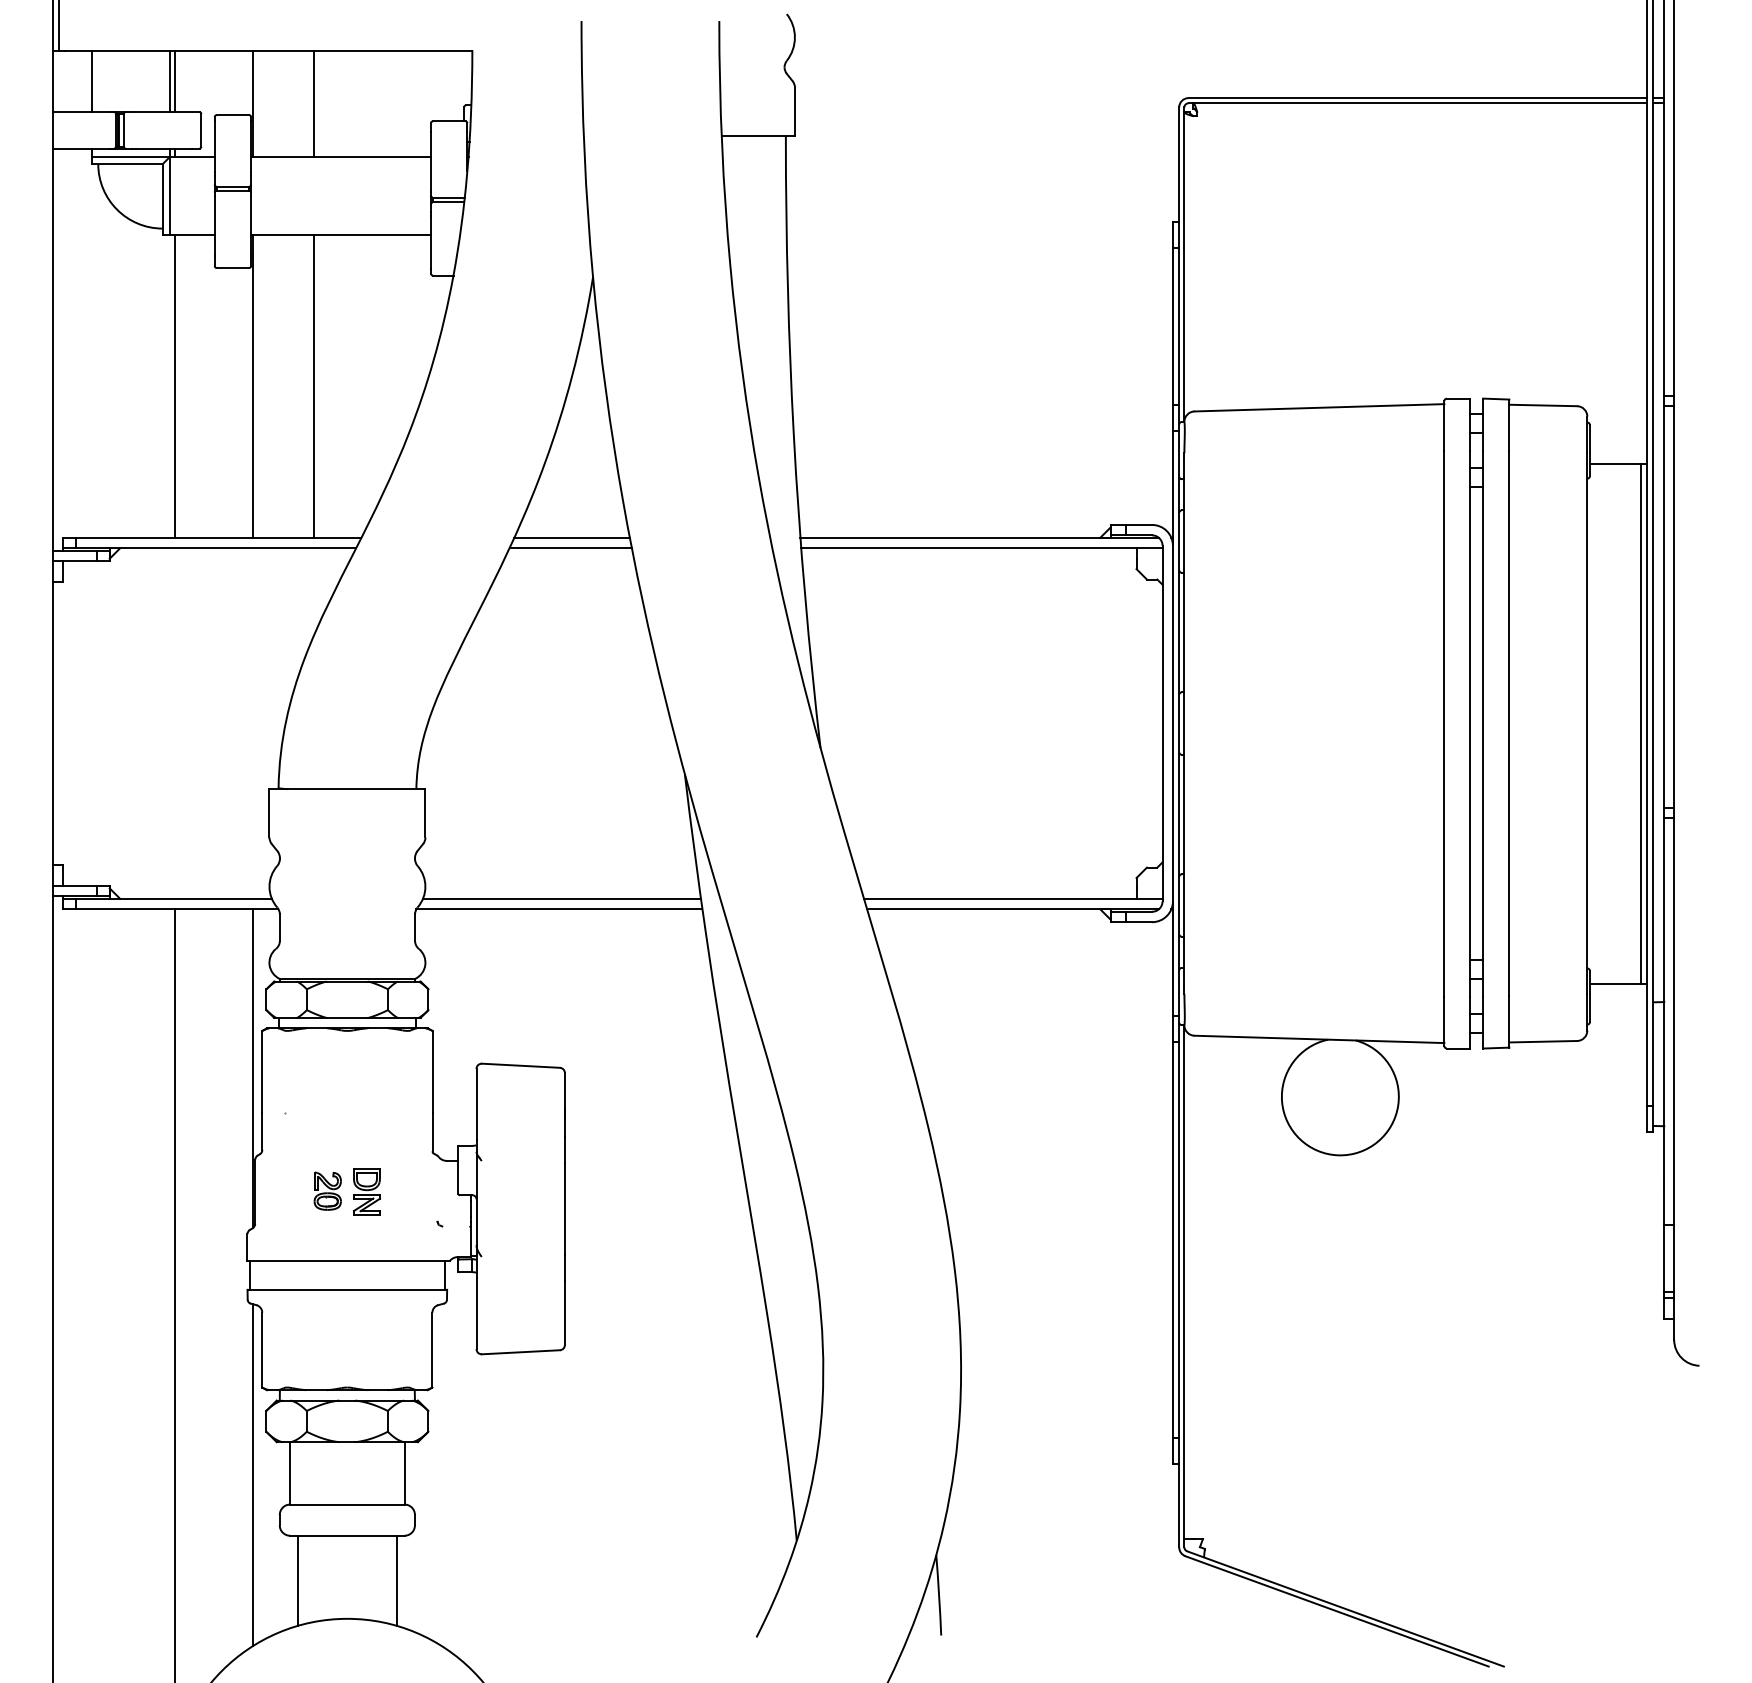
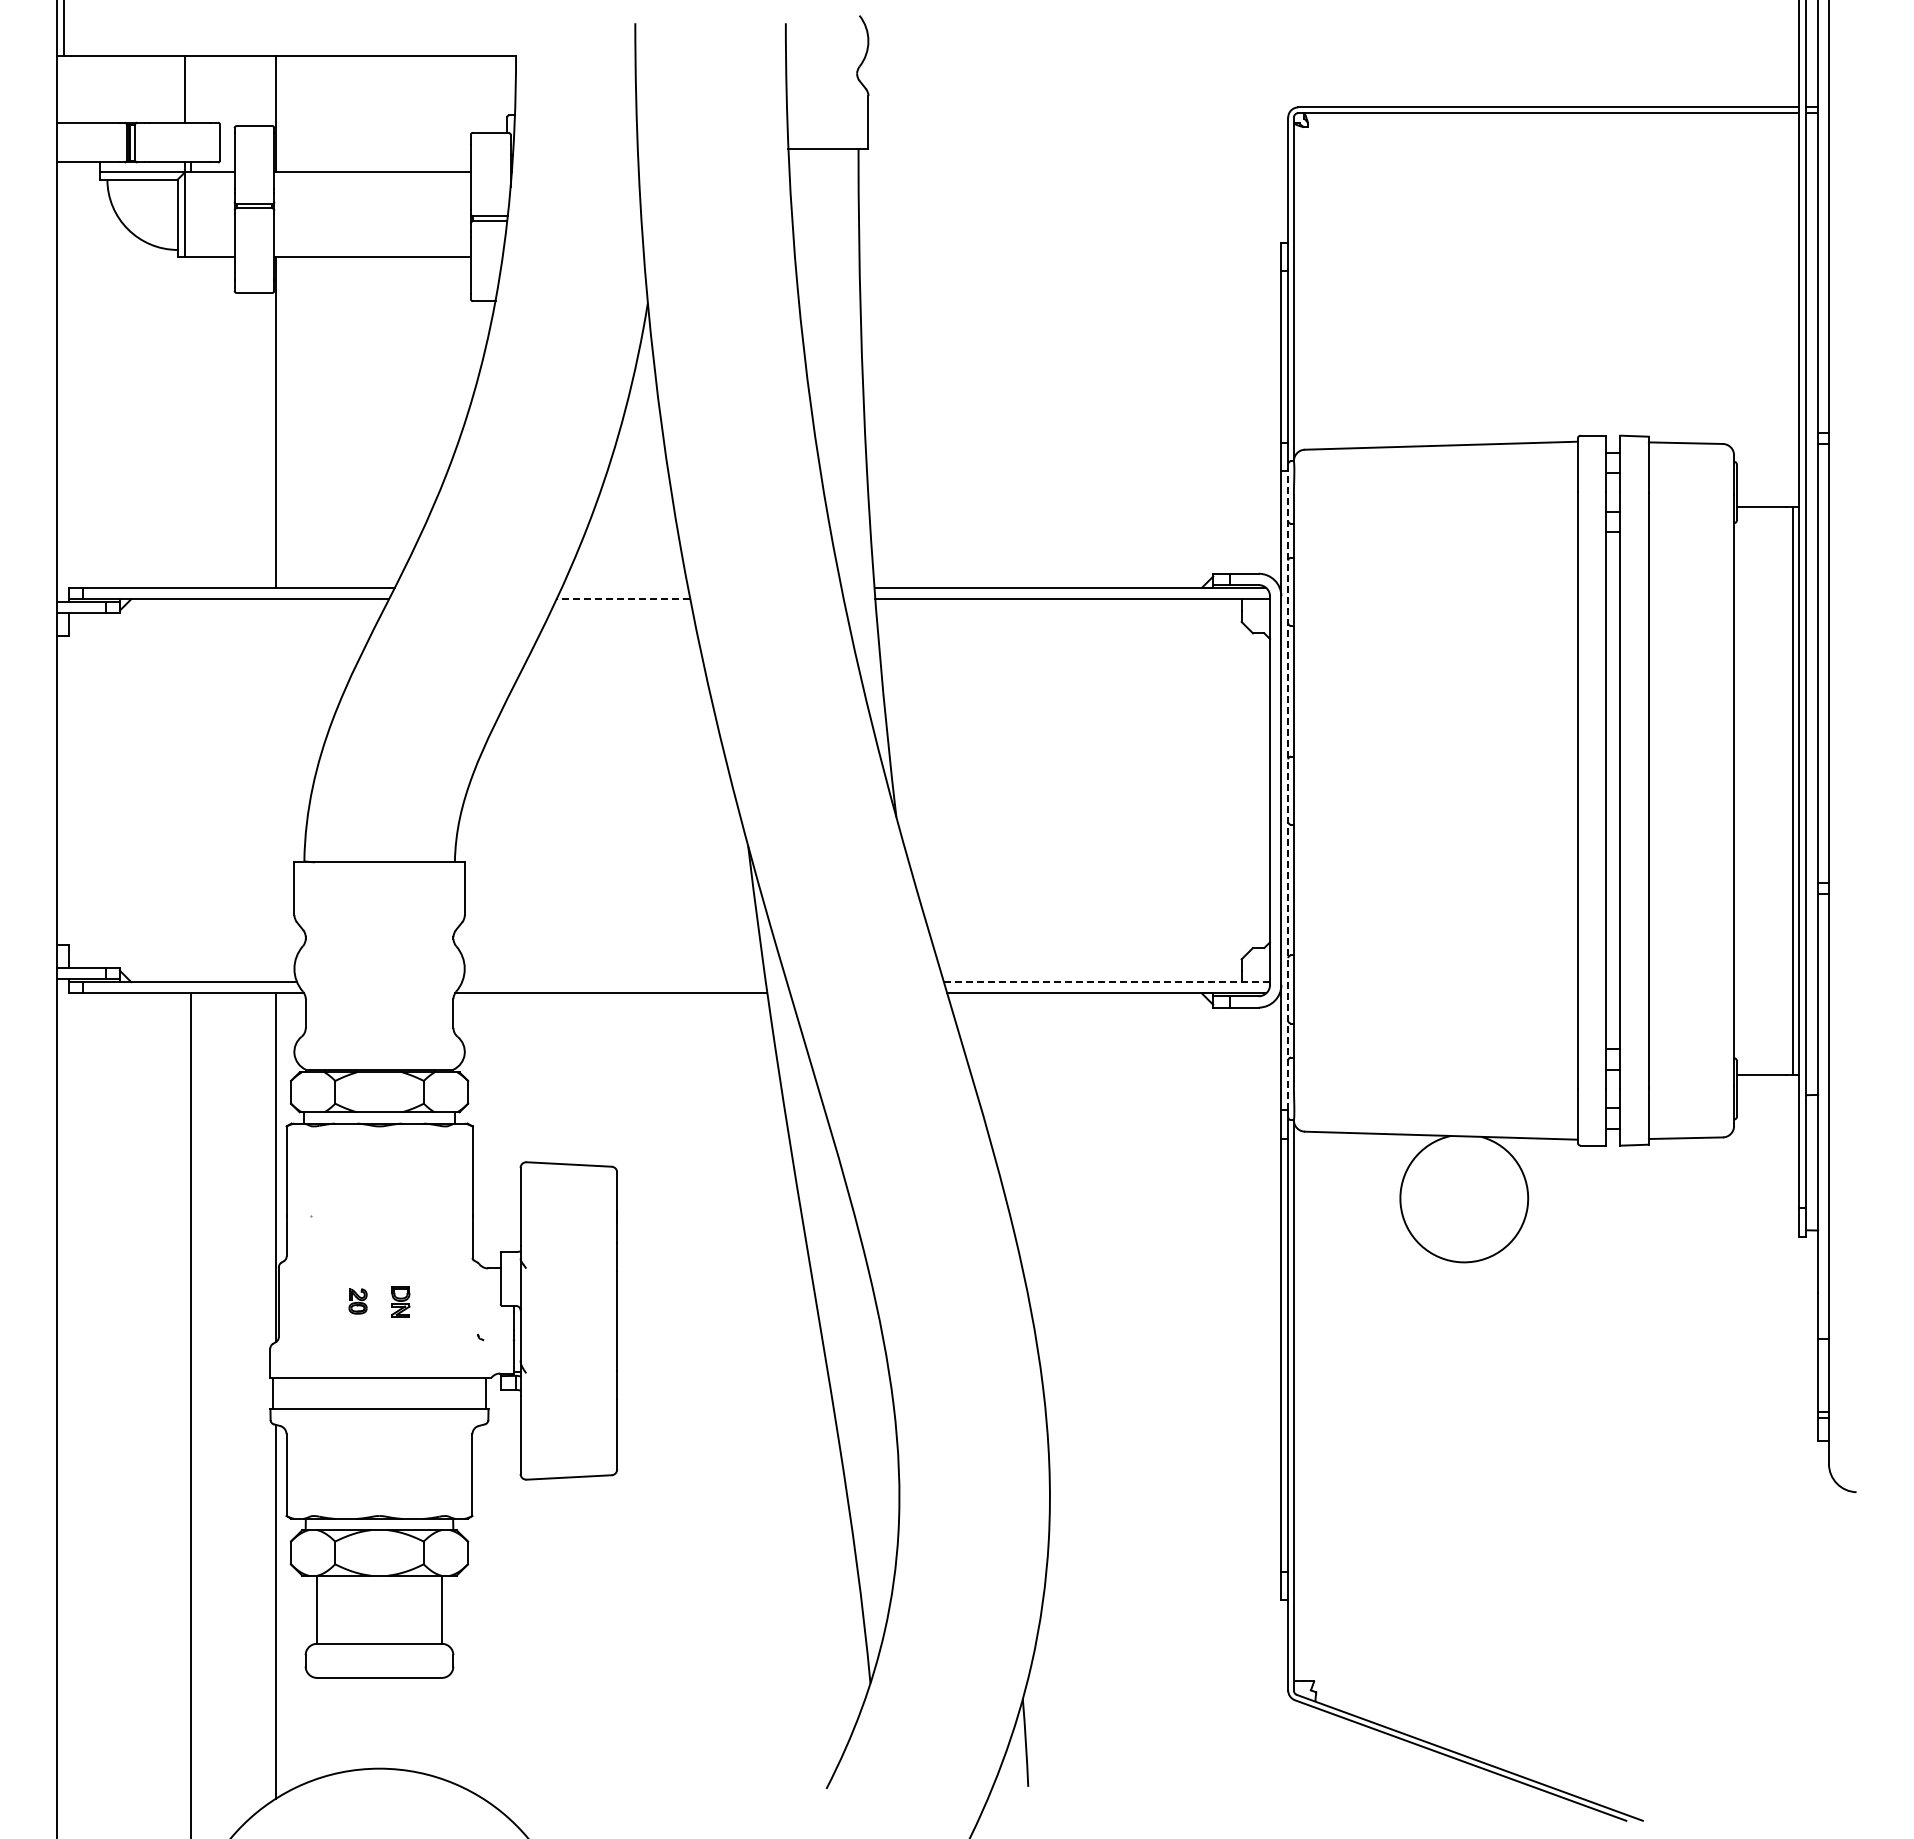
line: (91, 80) -> (100, 88), removed
line: (174, 80) -> (190, 88), removed
line: (314, 103) -> (343, 113), removed
line: (174, 386) -> (190, 422), removed
line: (314, 386) -> (343, 422), removed
line: (571, 537) -> (624, 587), removed
line: (570, 548) -> (623, 599), solid -> dashed
line: (1179, 723) -> (1288, 790), solid -> dashed
line: (561, 899) -> (613, 982), removed
line: (1012, 899) -> (1106, 982), solid -> dashed
part: (327, 1191) -> (357, 1301), size x0.6
part: (366, 1191) -> (400, 1301), size x0.6
line: (297, 1580) -> (325, 1726), removed
line: (396, 1580) -> (433, 1726), removed

